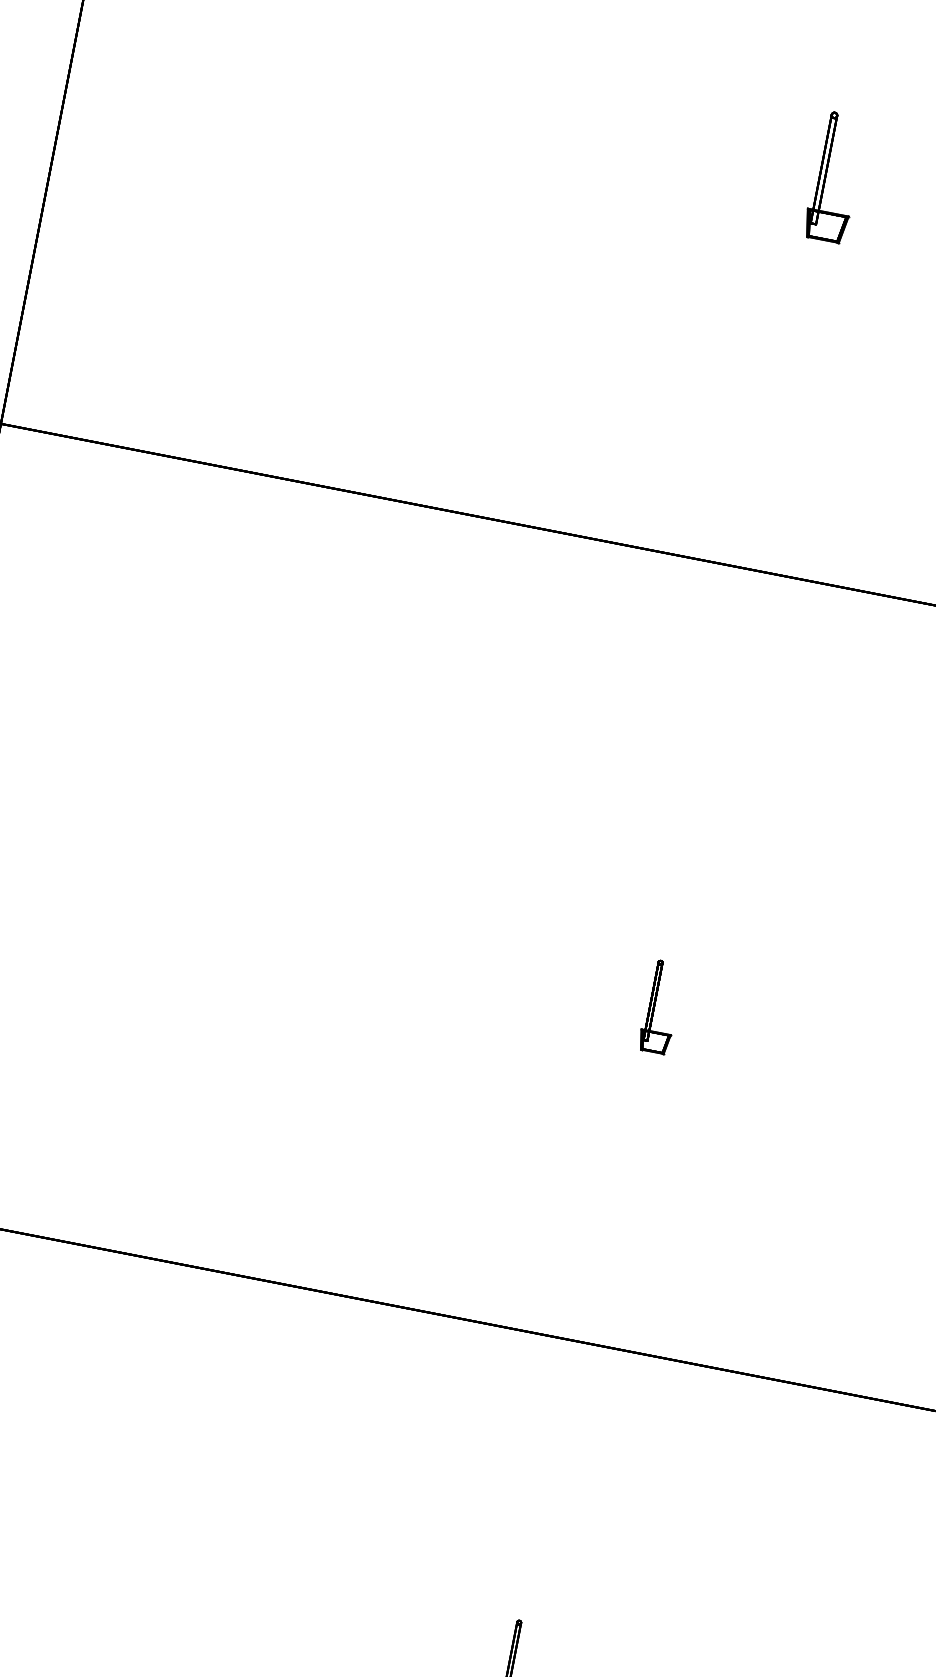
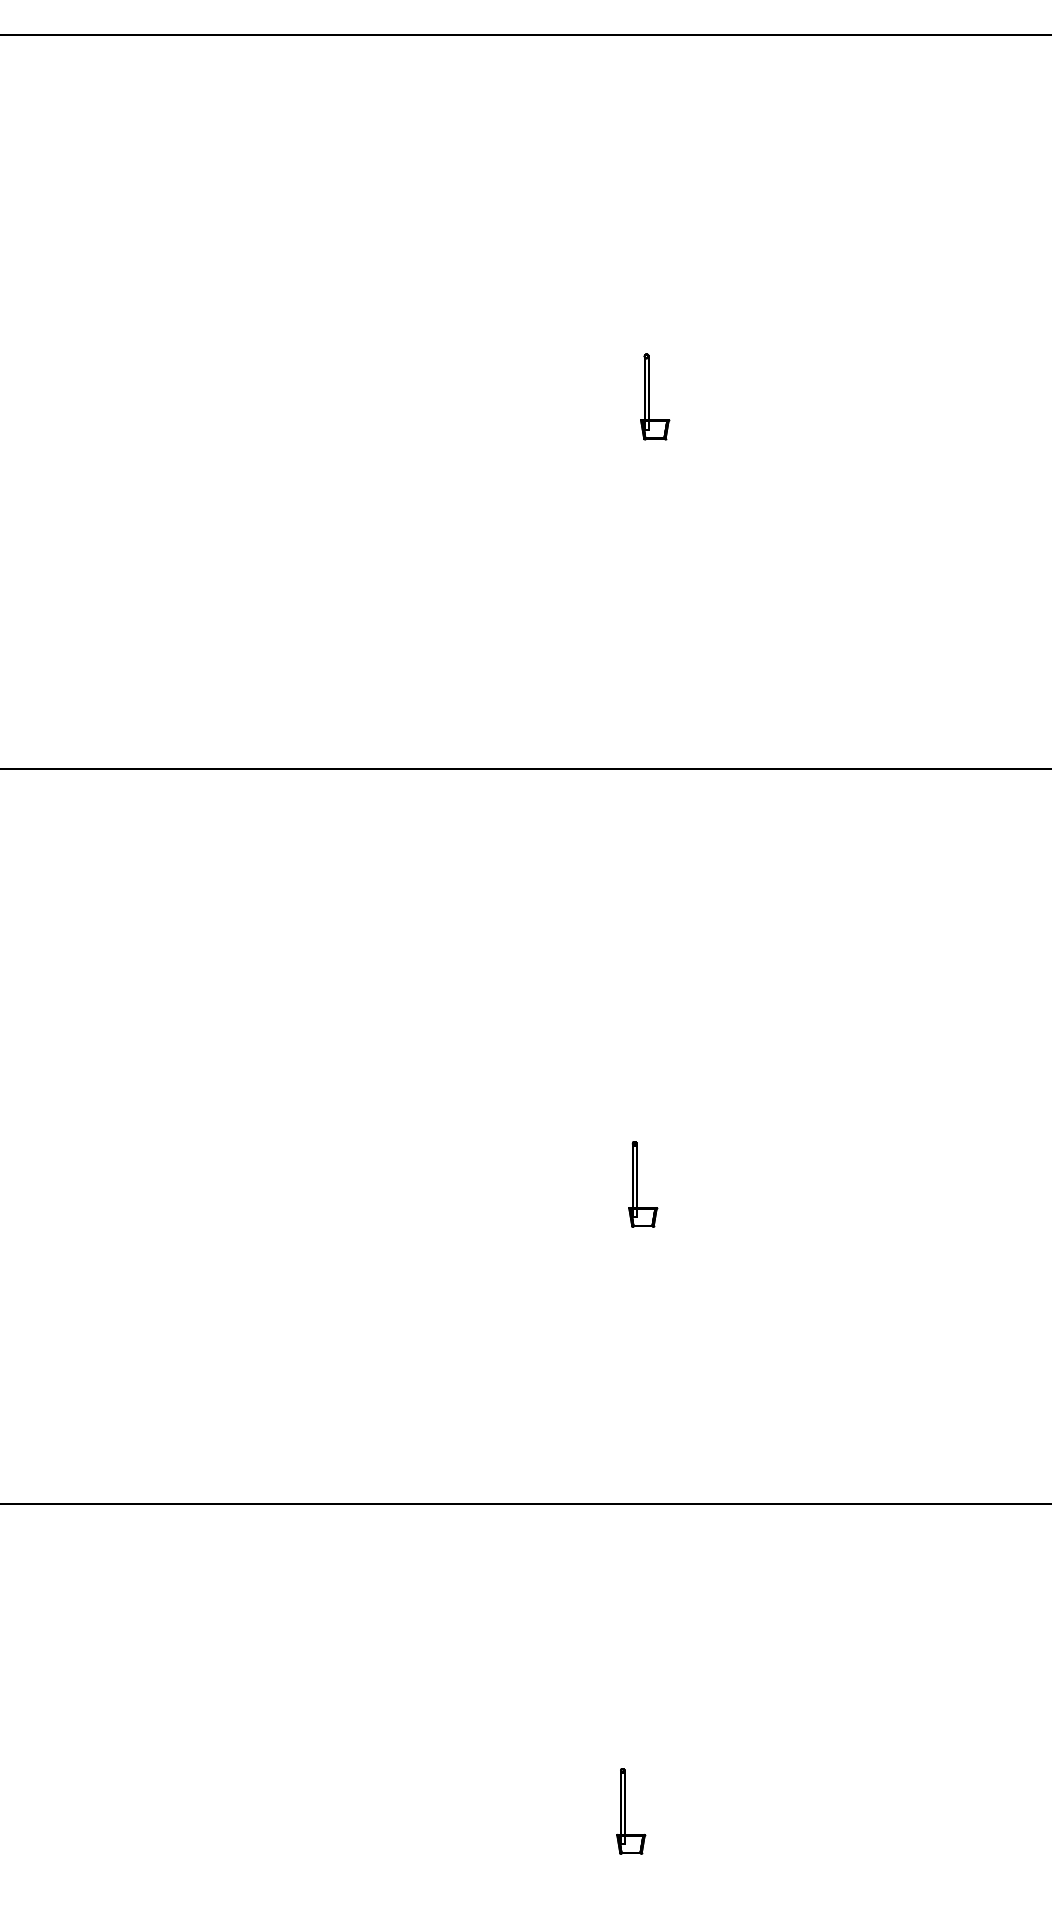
part: (835, 177) -> (655, 396), size x0.71

